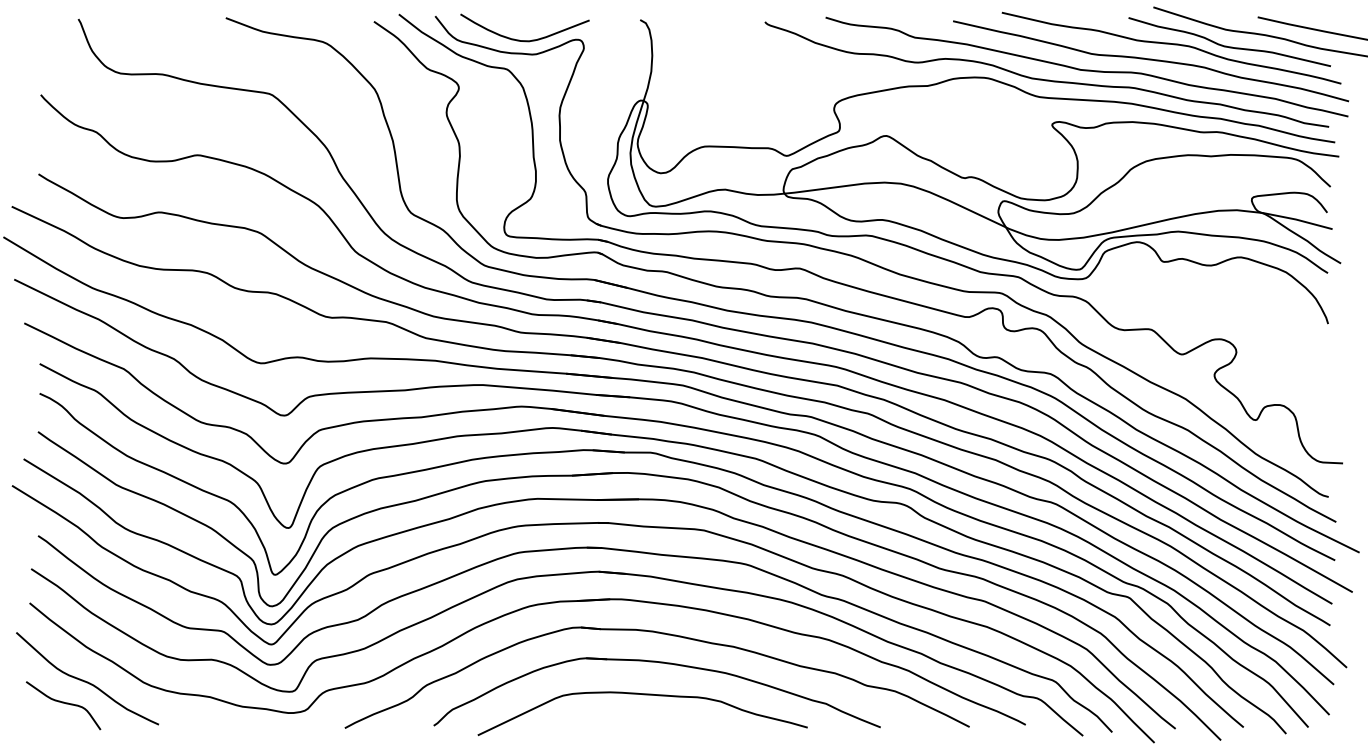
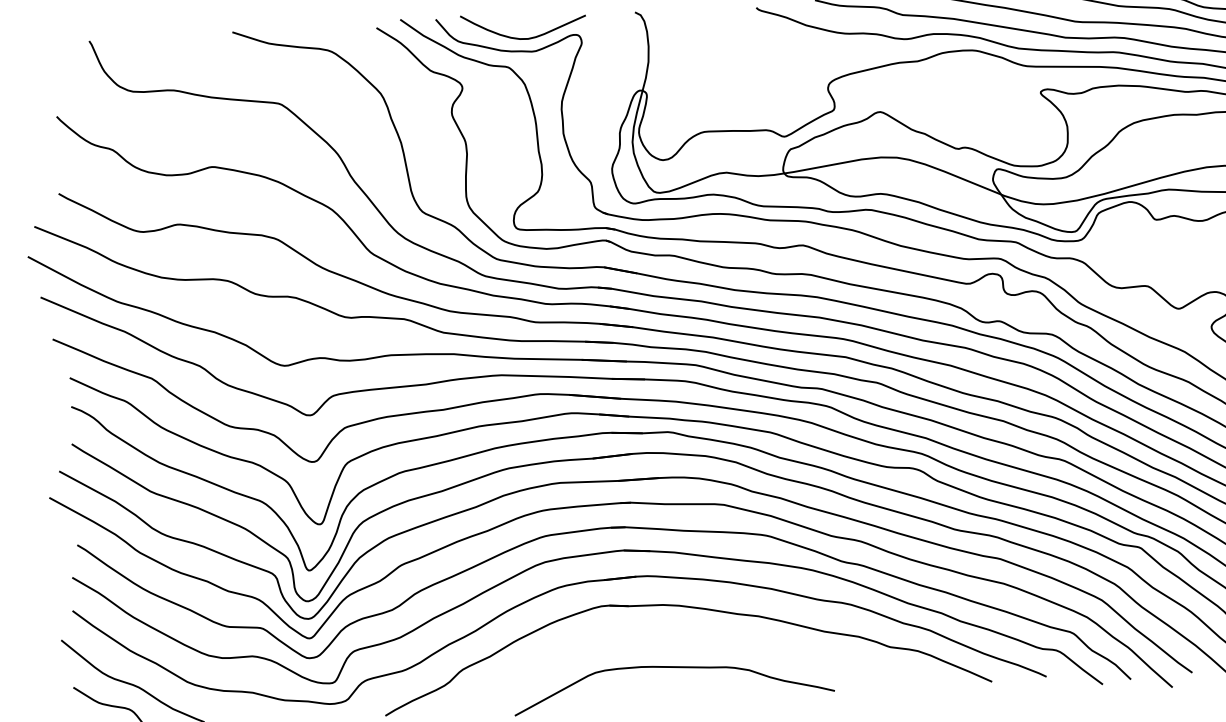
part: (659, 663) -> (687, 636), removed

